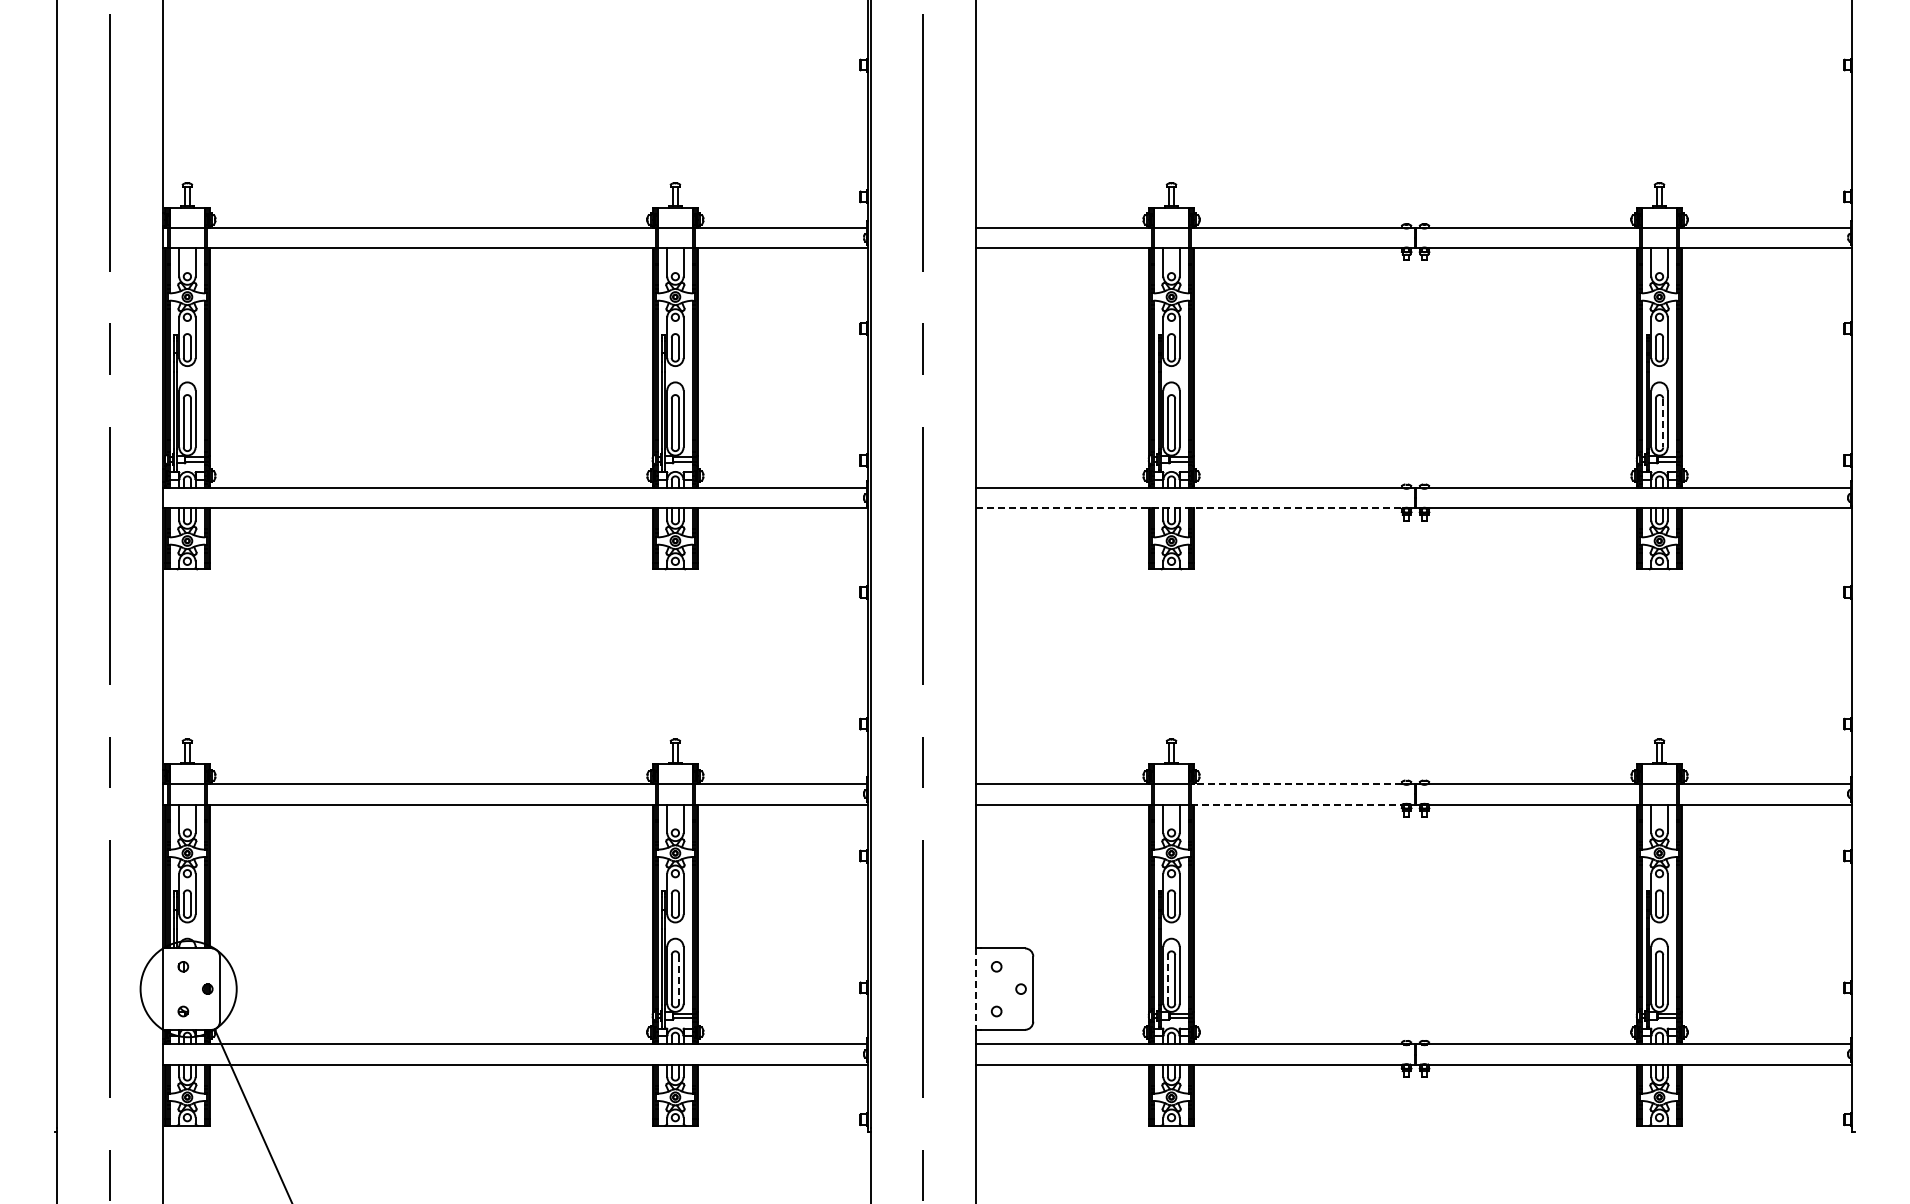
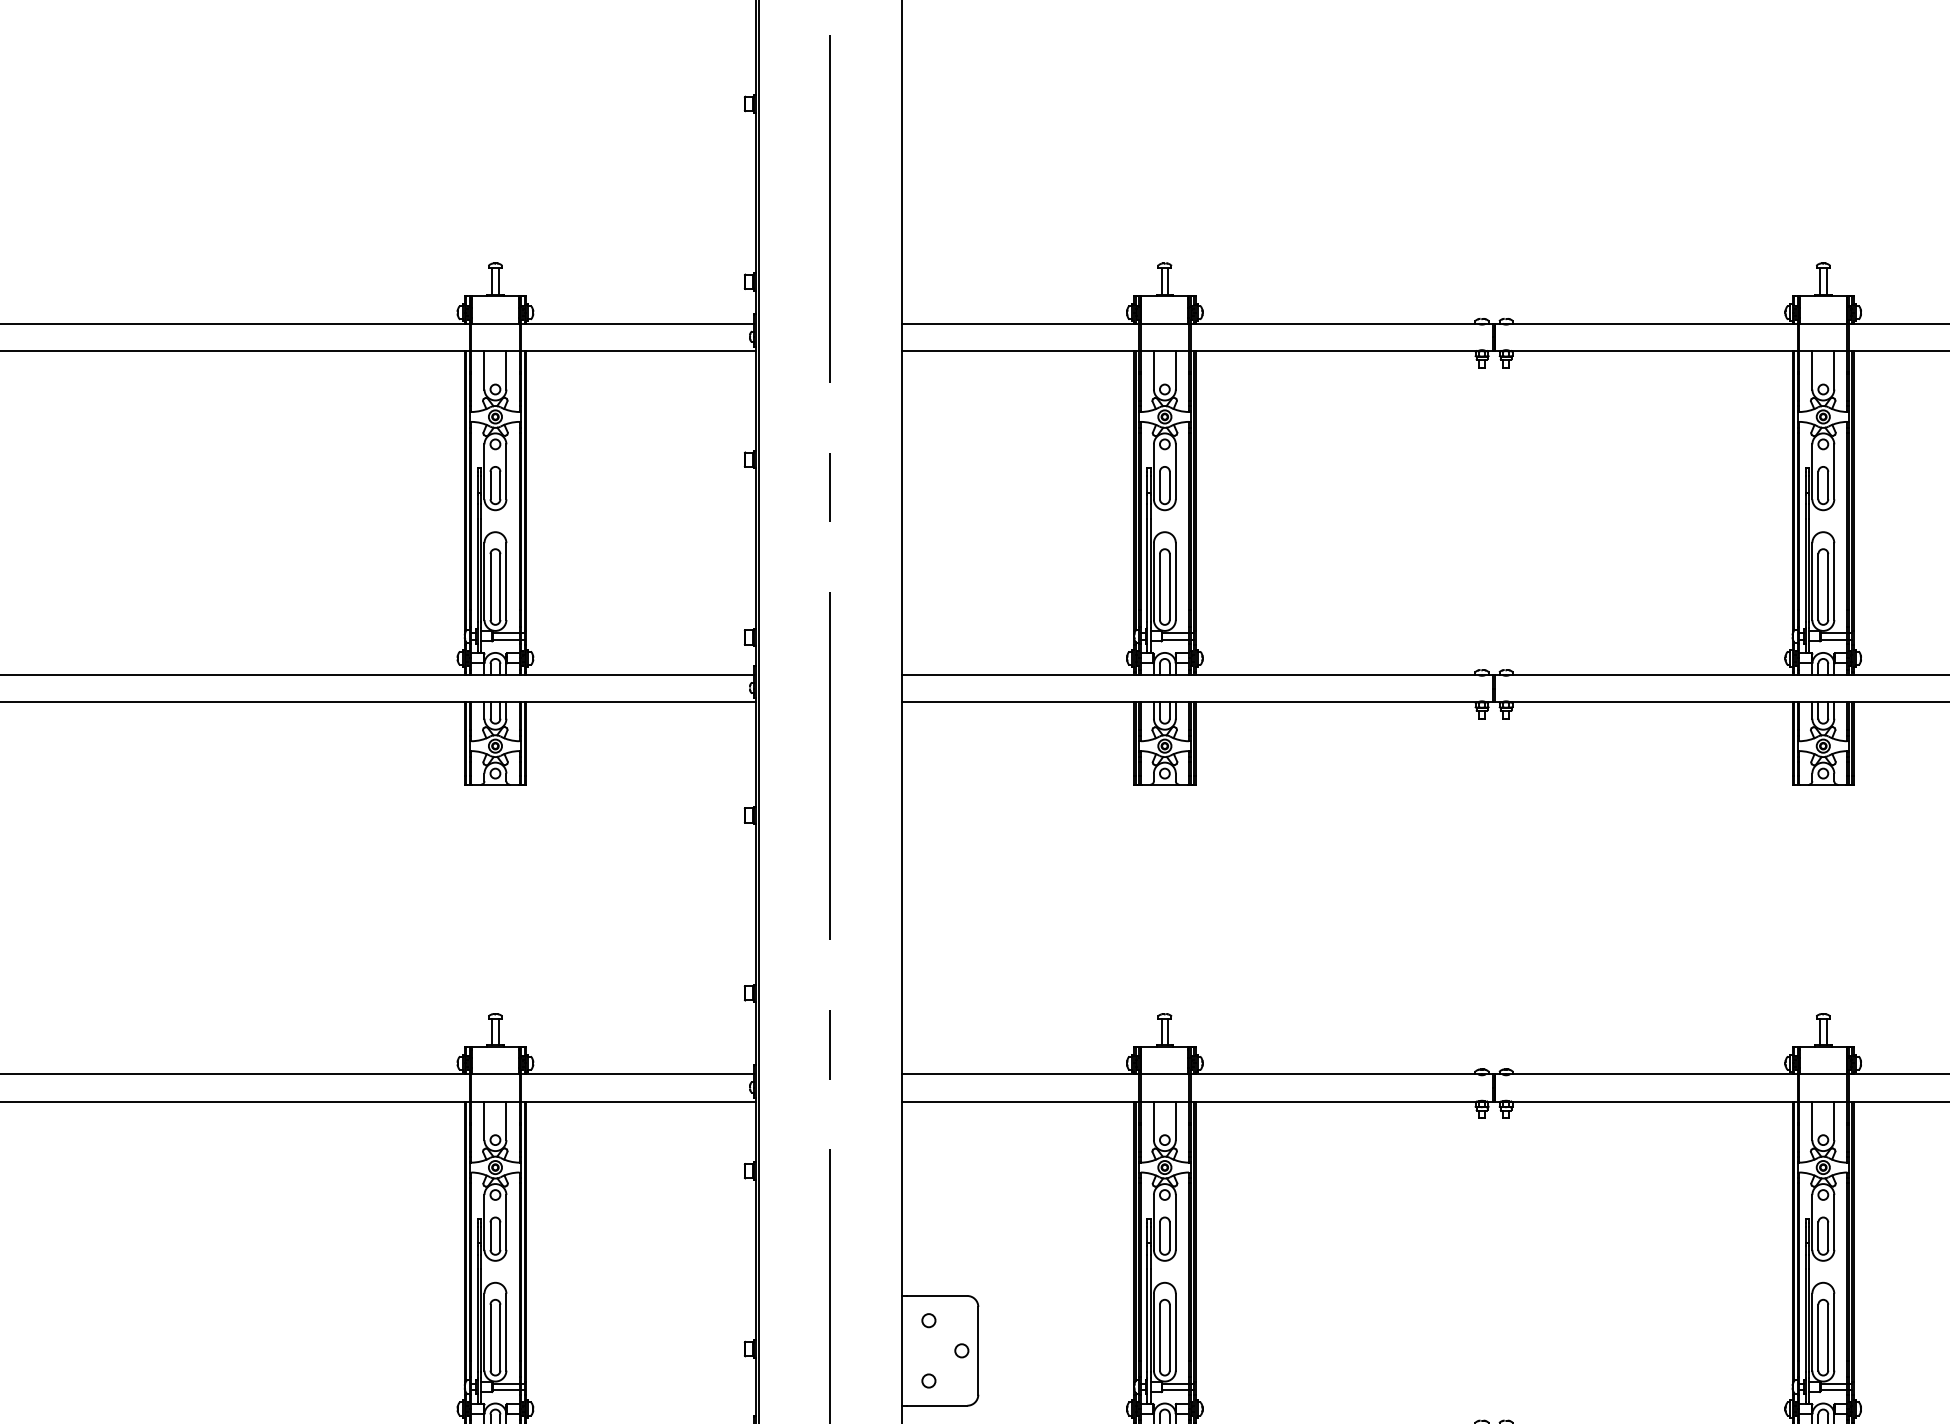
line: (1663, 423) -> (1828, 587), dashed -> solid
line: (1189, 508) -> (1189, 702), dashed -> solid
line: (1296, 784) -> (1333, 1074), dashed -> solid
line: (1296, 804) -> (1333, 1101), dashed -> solid
line: (1167, 978) -> (1159, 1336), dashed -> solid
line: (679, 979) -> (500, 1337), dashed -> solid
line: (976, 989) -> (901, 1351), dashed -> solid

